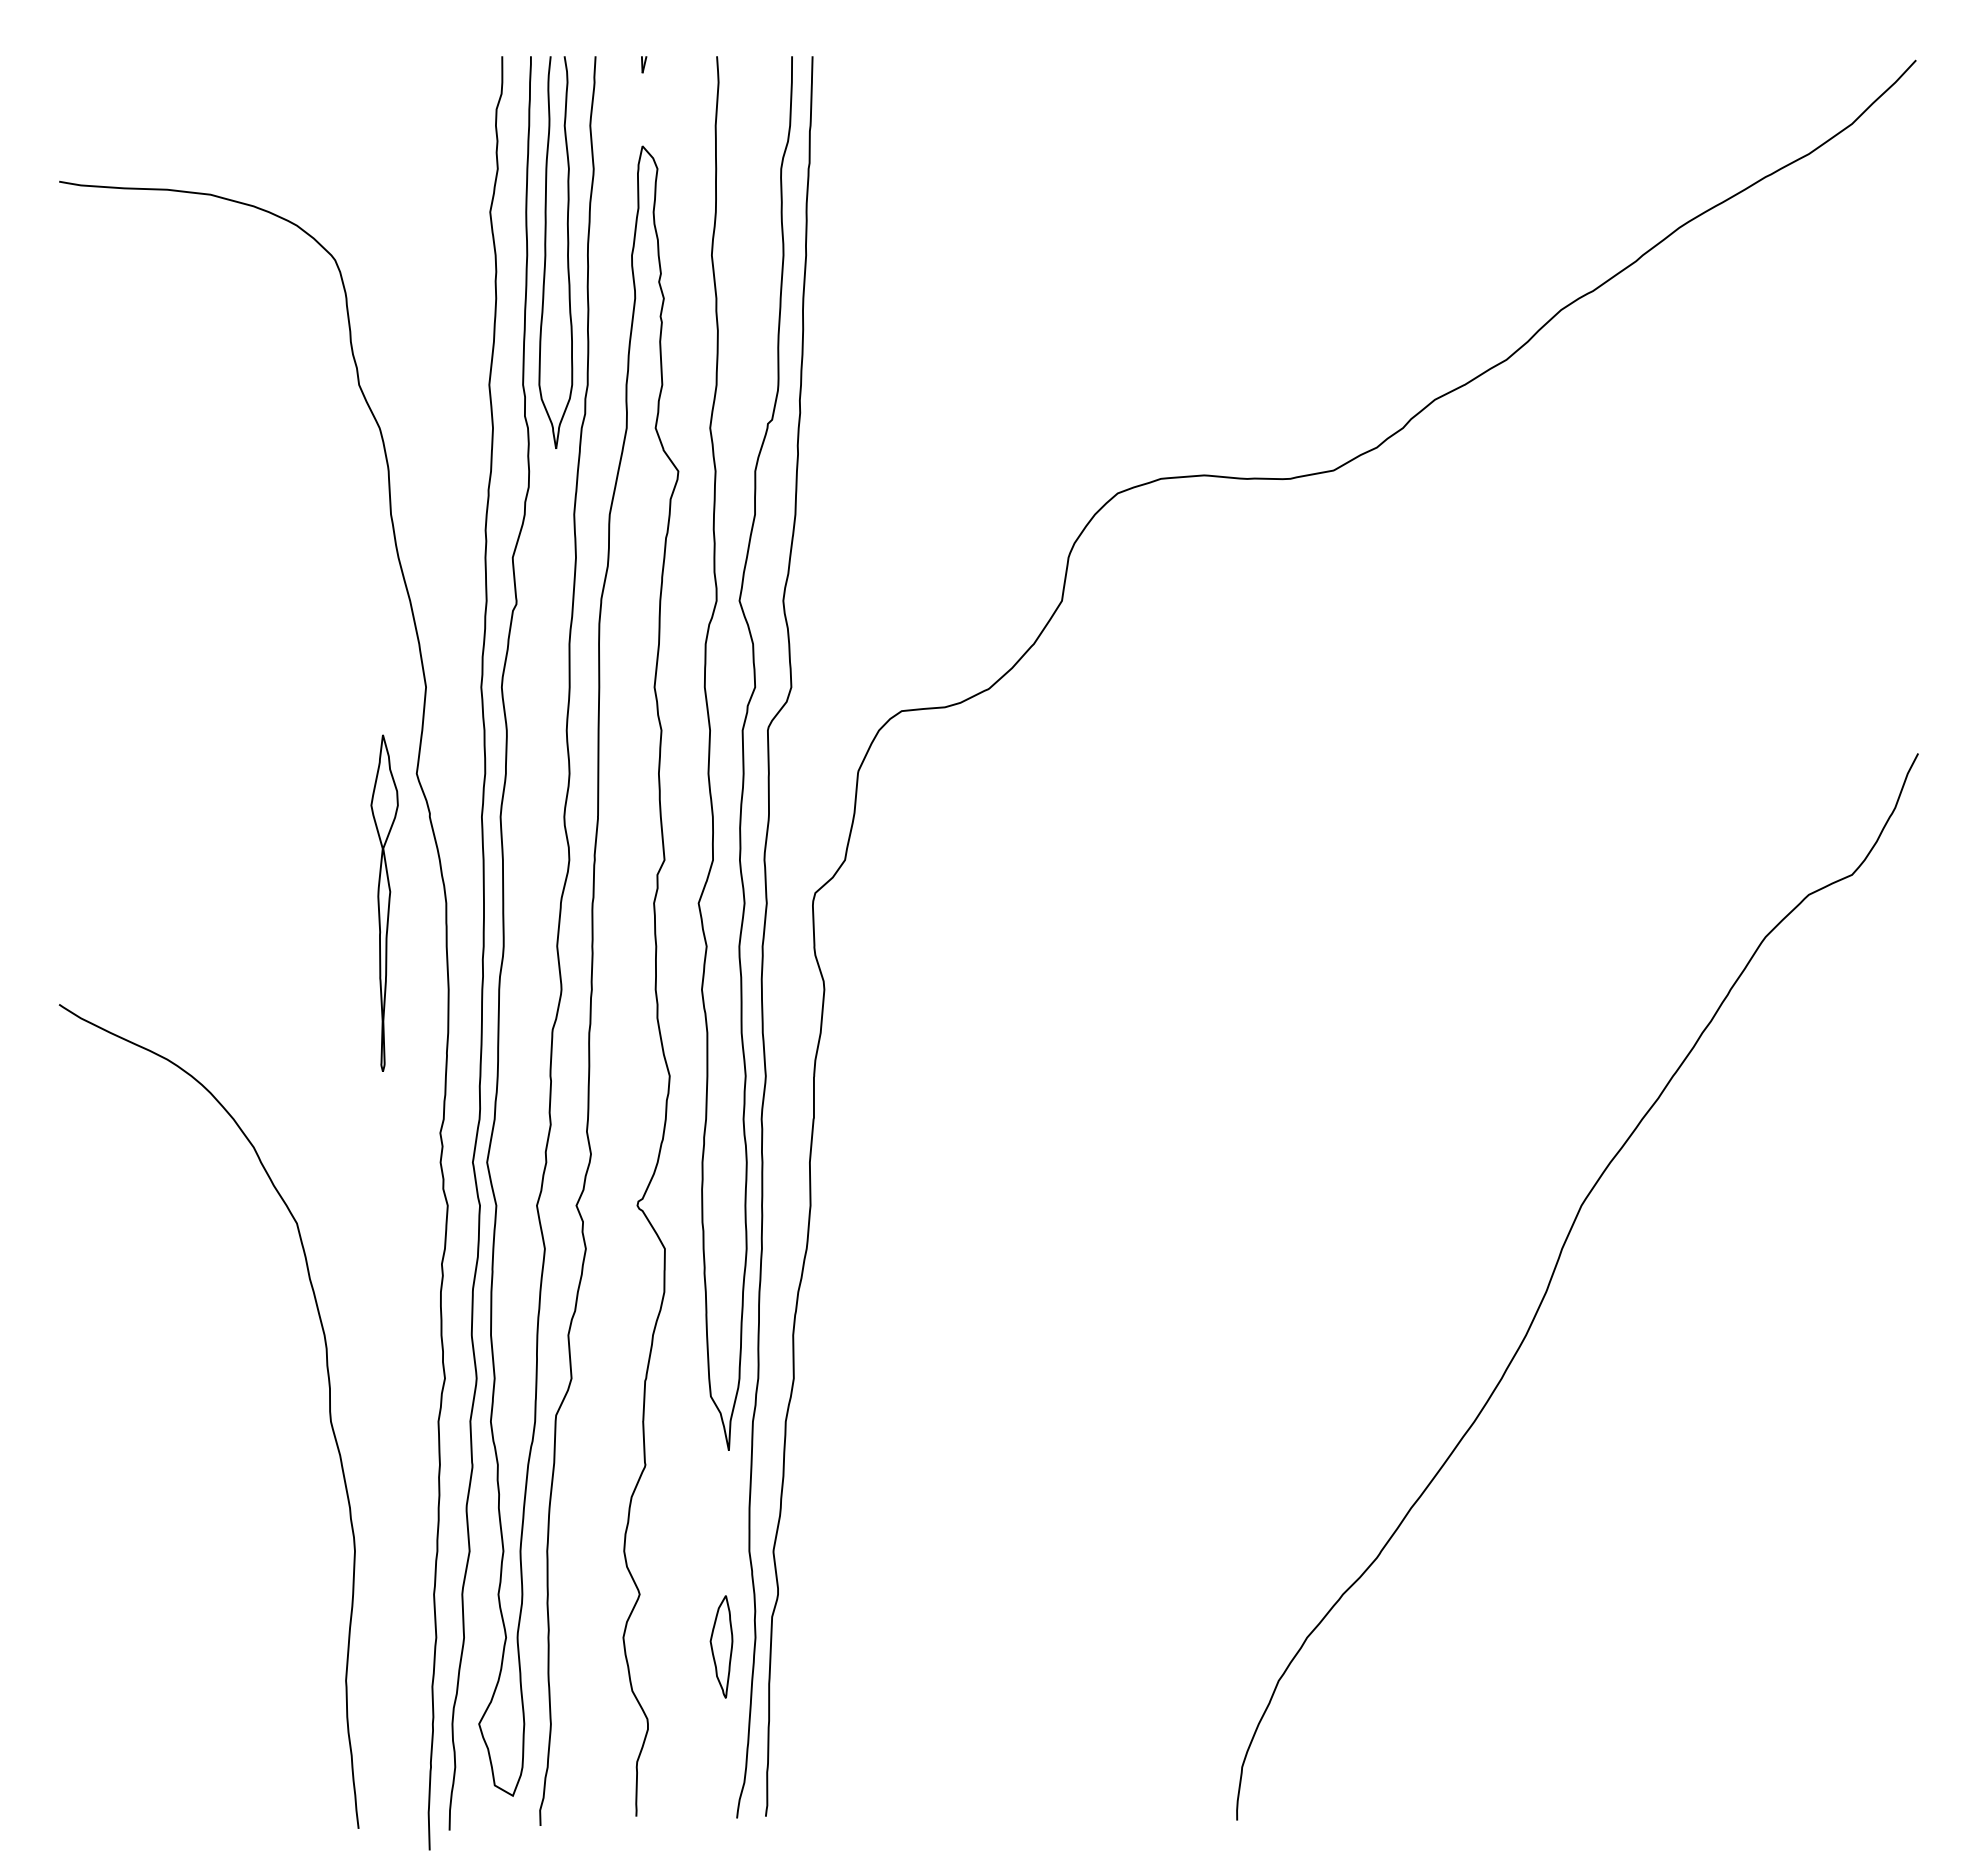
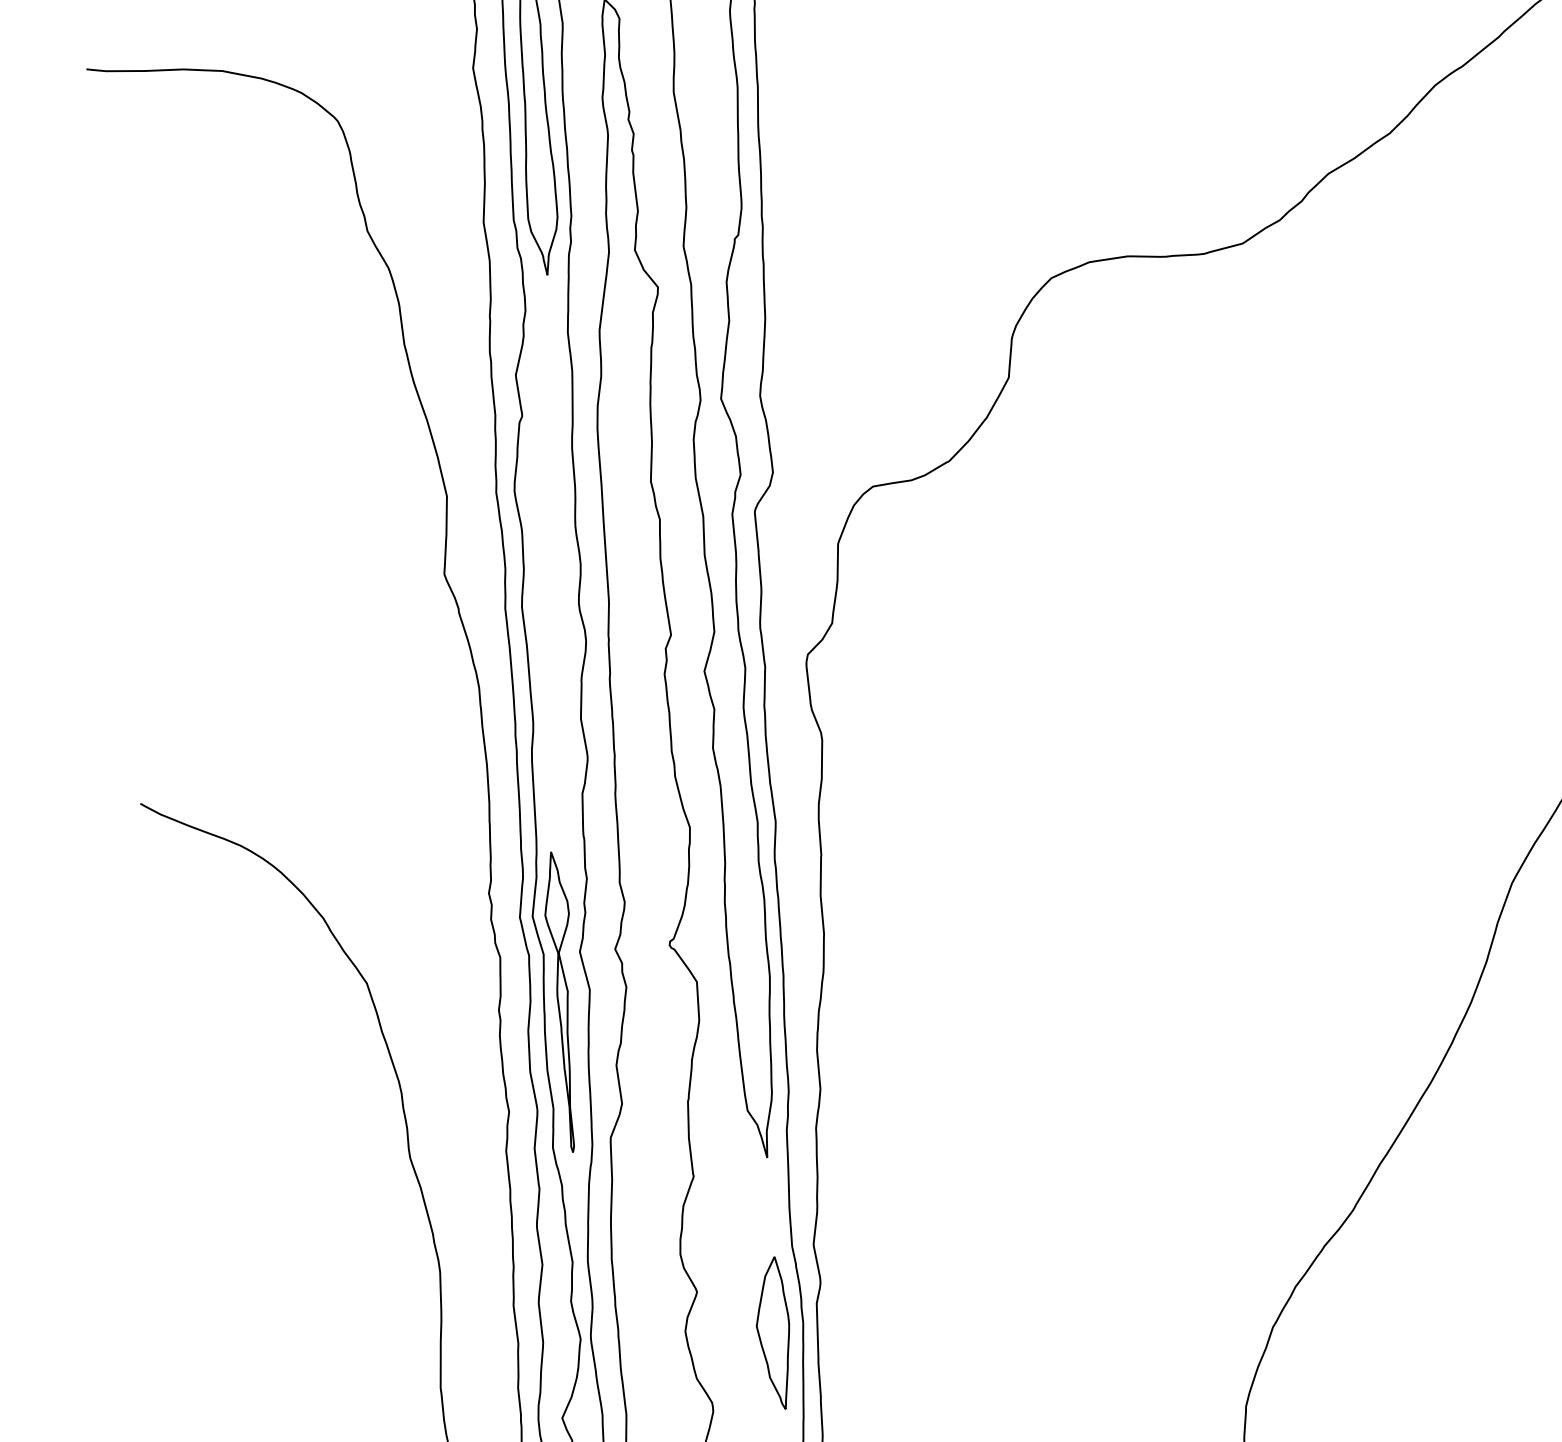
part: (384, 902) -> (563, 1001), moved
part: (721, 1646) -> (773, 1333), size x1.67

